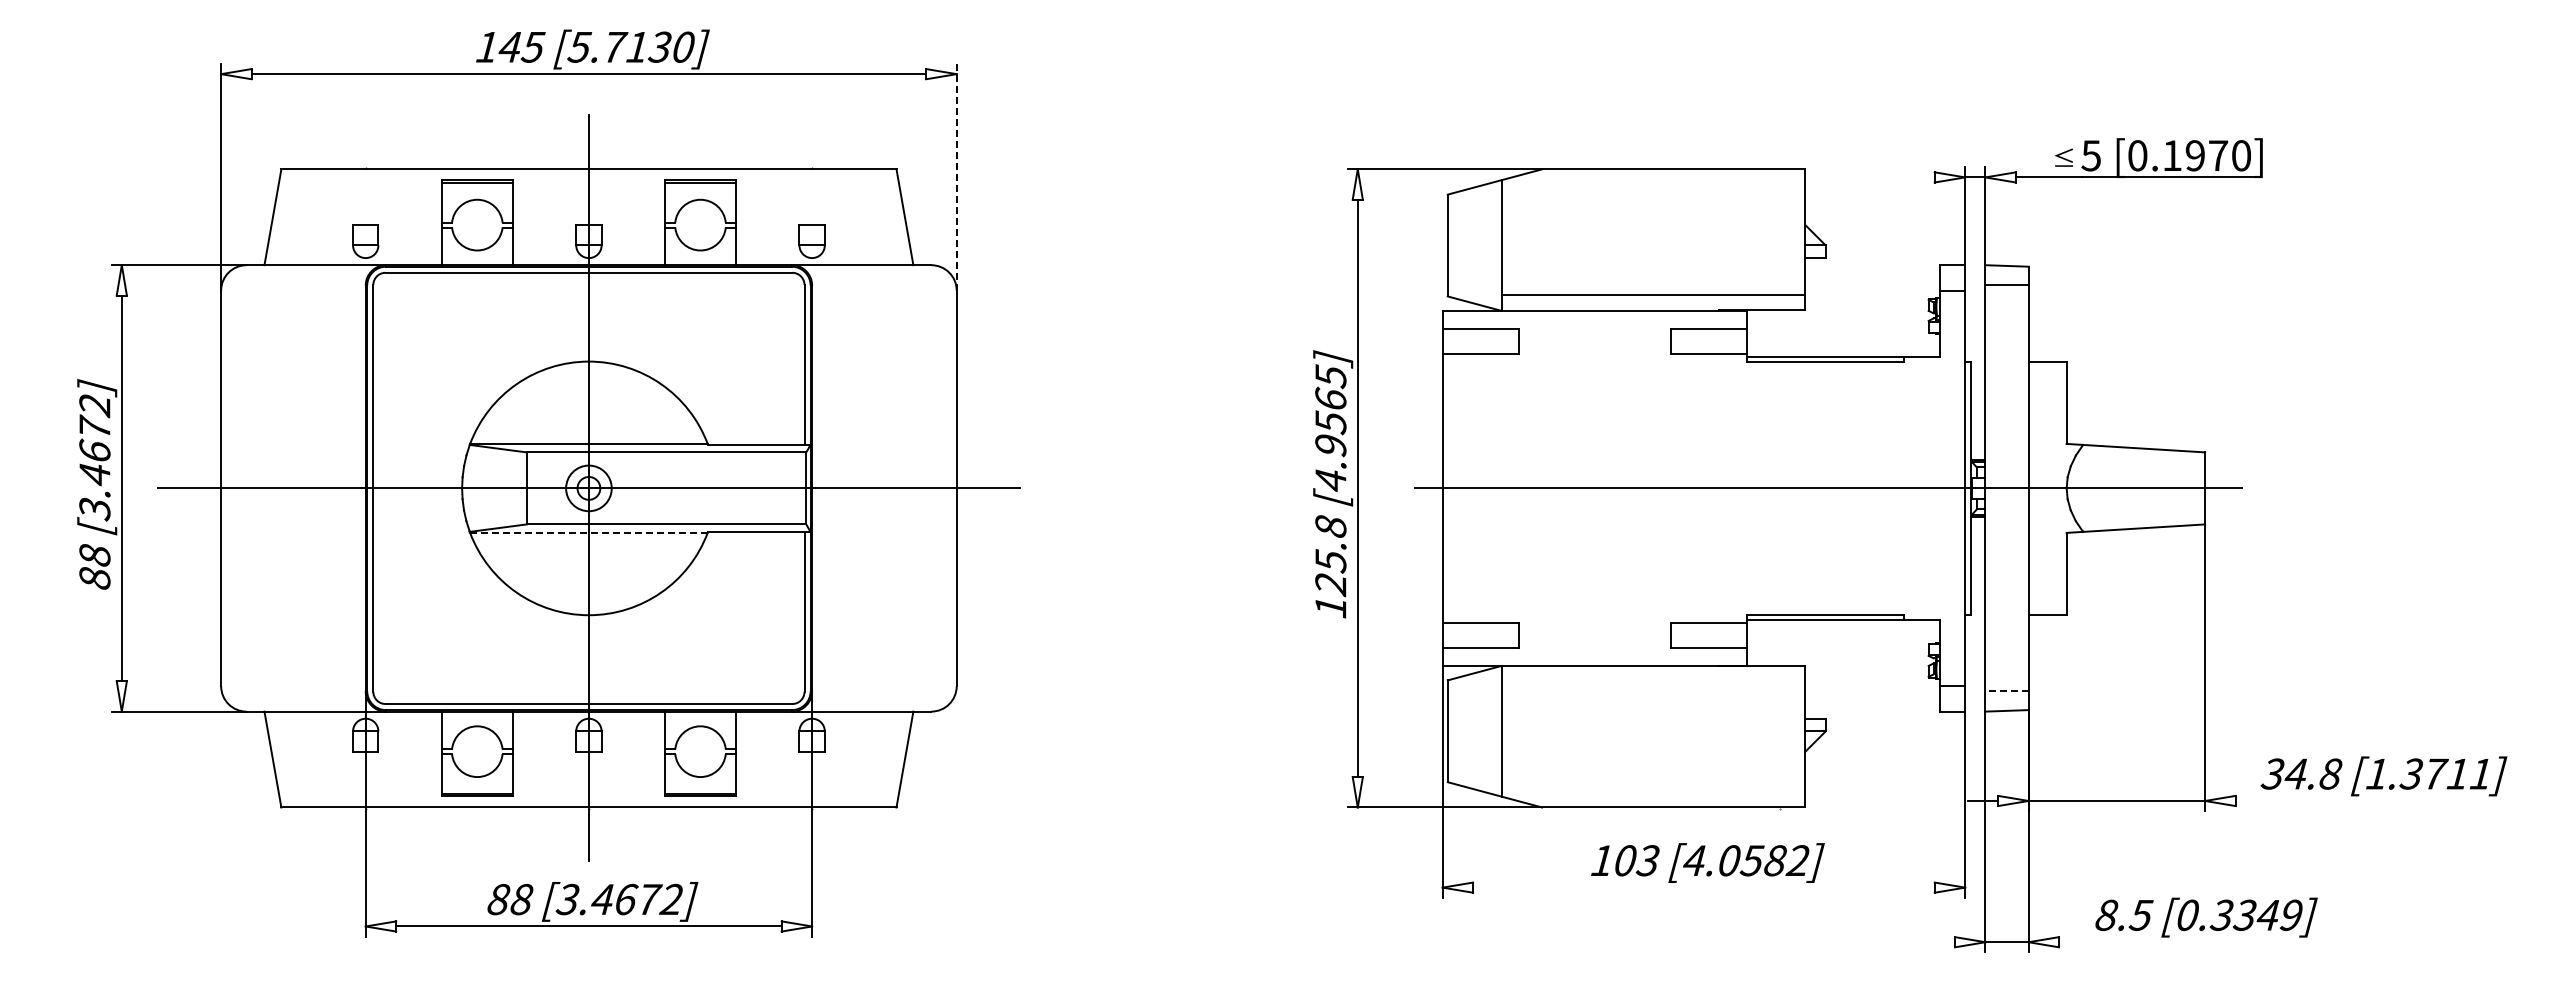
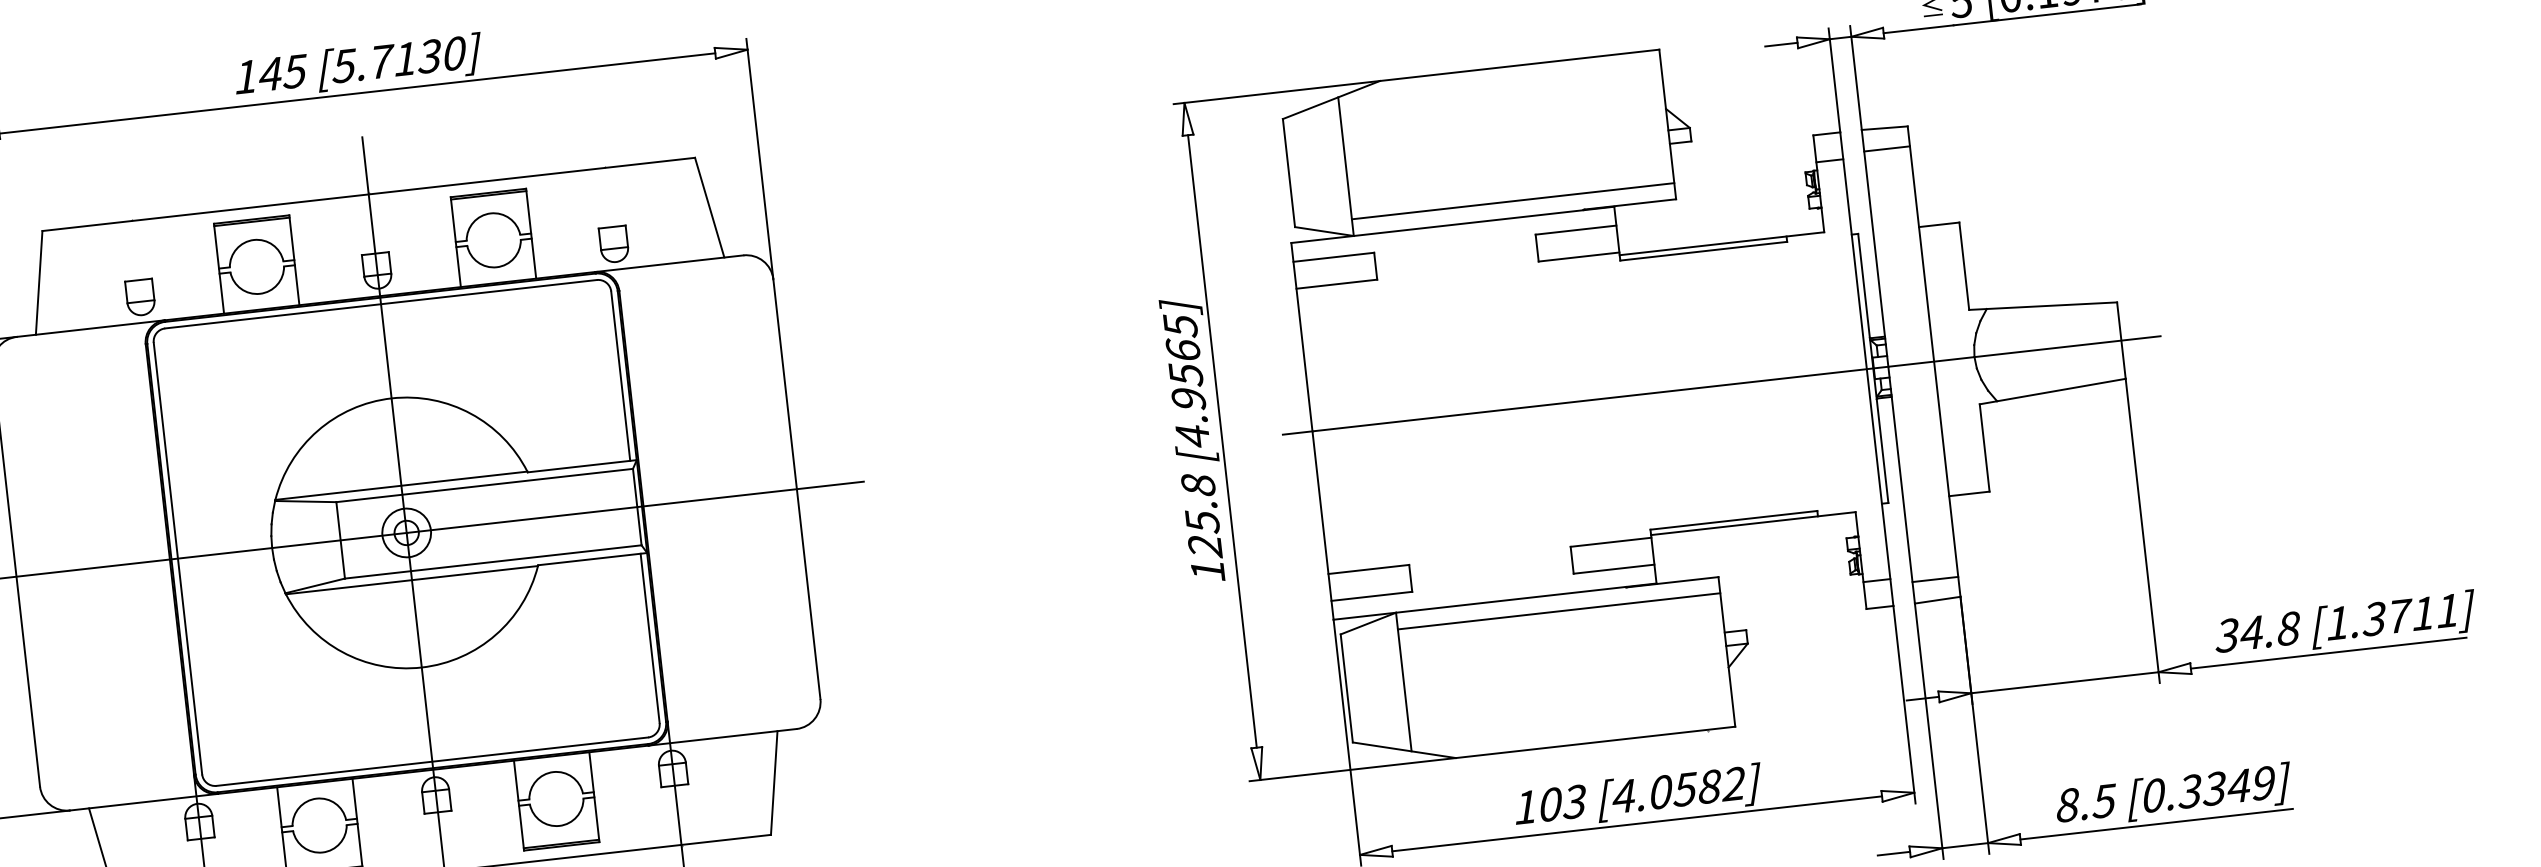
line: (956, 176) -> (759, 158), dashed -> solid
line: (1919, 177) -> (1781, 44), added
line: (588, 532) -> (411, 579), dashed -> solid
line: (1653, 681) -> (1559, 611), added
line: (2007, 691) -> (1935, 579), dashed -> solid
line: (2365, 800) -> (2328, 652), added
line: (1703, 887) -> (1636, 823), added
line: (1939, 942) -> (1893, 854), added
line: (2187, 942) -> (2156, 824), added

